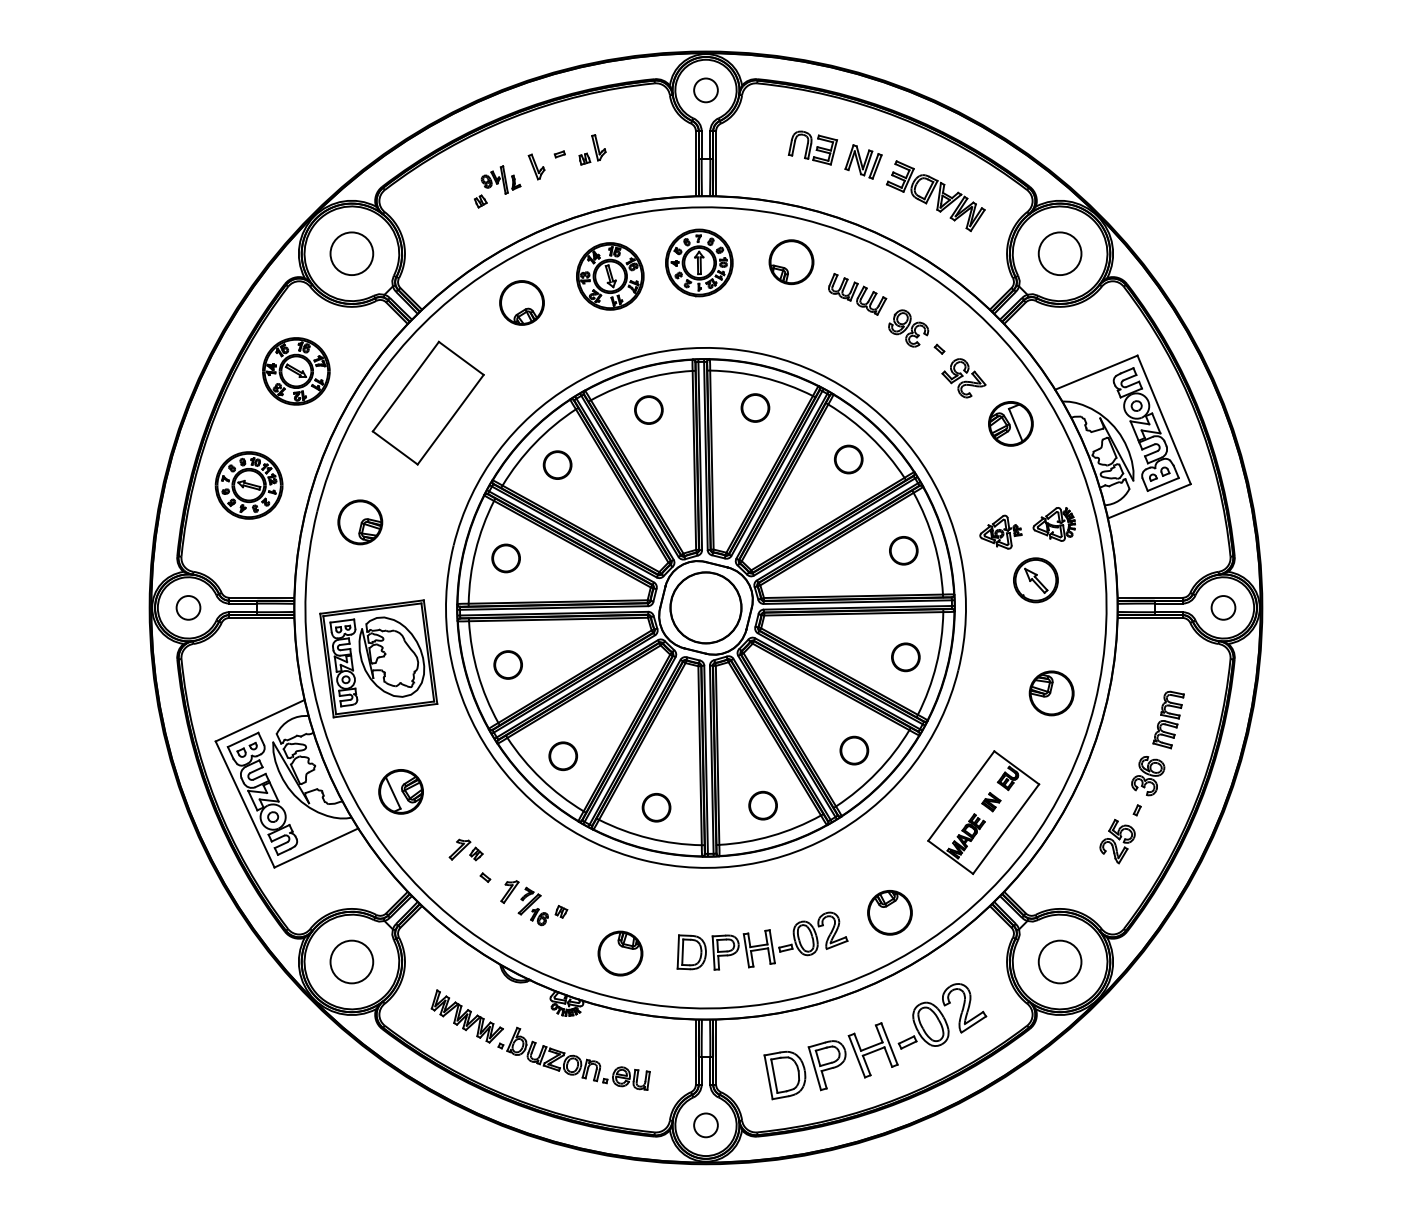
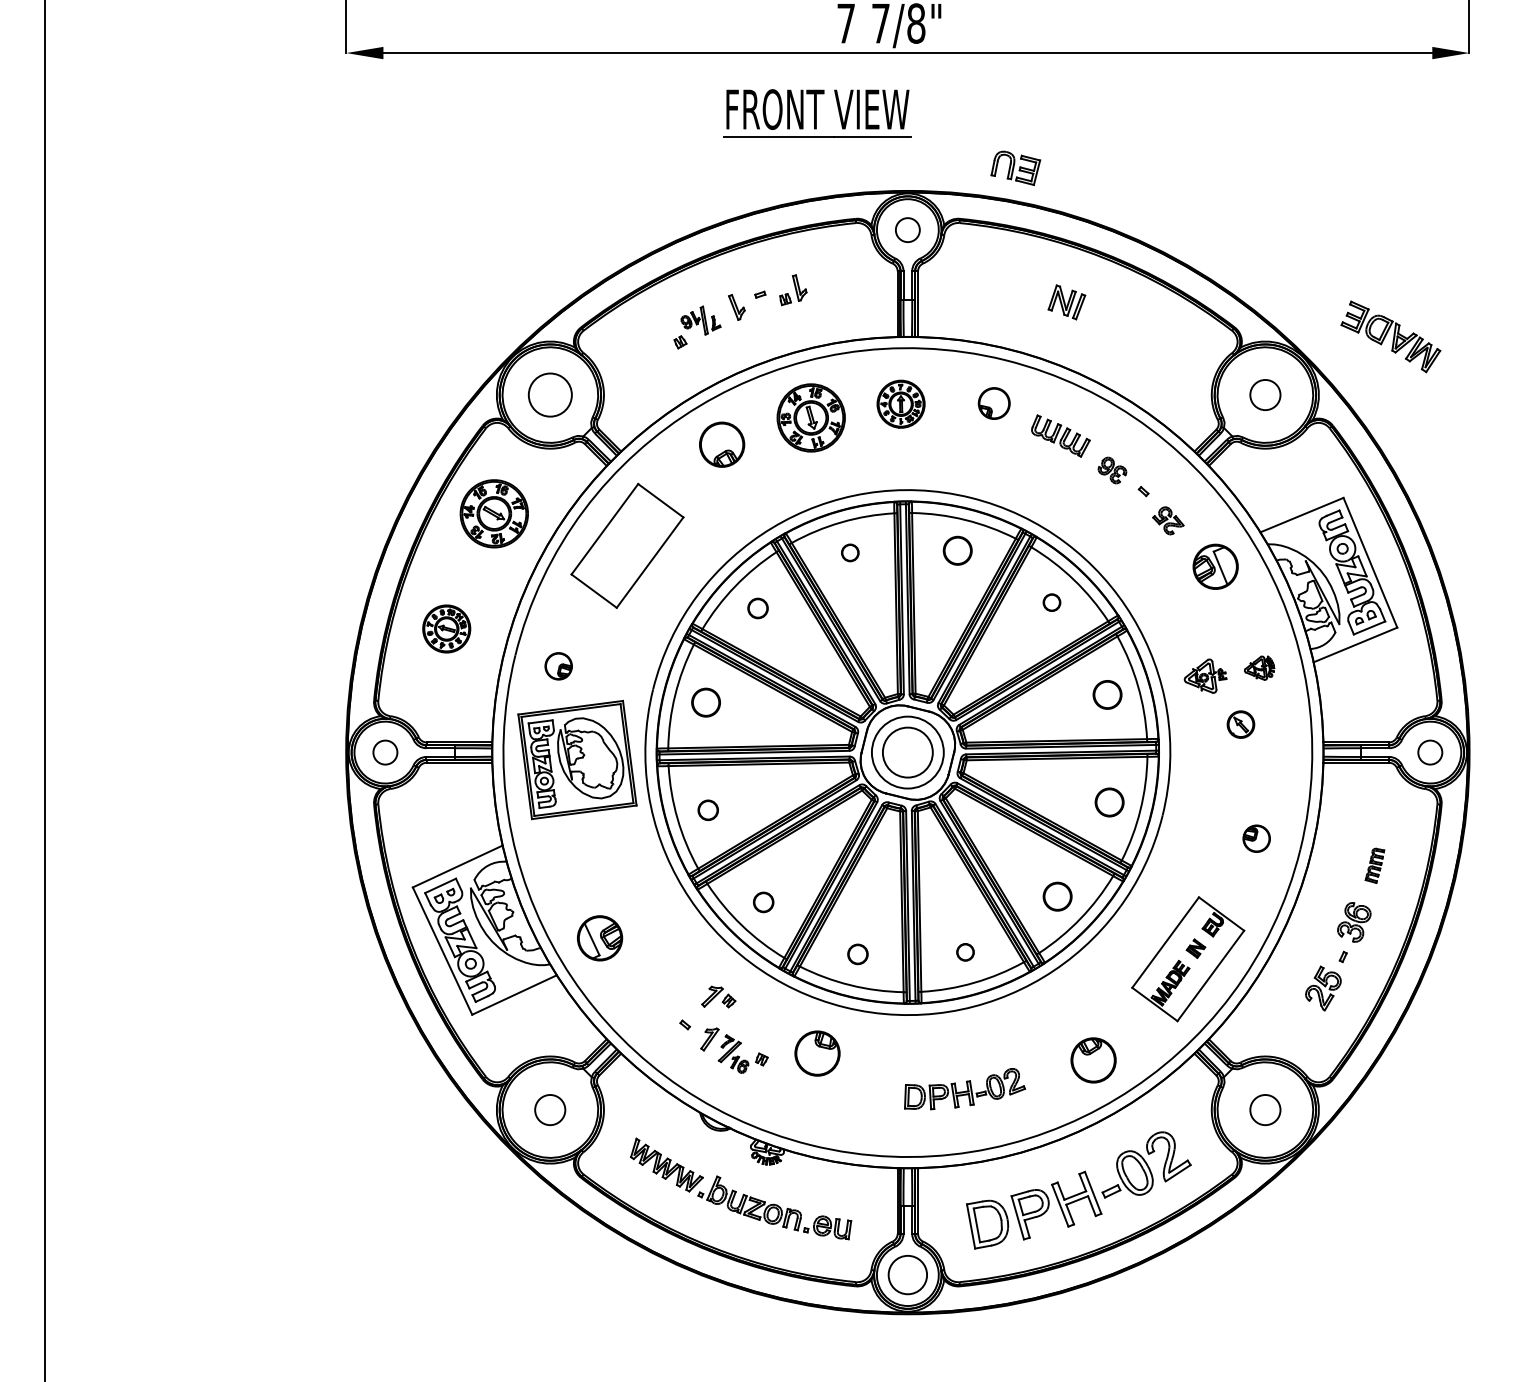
part: (812, 147) -> (1015, 167), moved
part: (935, 195) -> (1390, 336), moved
circle: (1060, 253) -> (1265, 394), size x0.7
part: (698, 262) -> (900, 403), size x0.7
part: (791, 262) -> (994, 403), size x0.7
part: (908, 328) -> (1112, 470), size x0.7
part: (964, 378) -> (1168, 520), size x0.7
circle: (649, 409) -> (850, 552), size x0.6
circle: (848, 459) -> (1051, 602), size x0.6
circle: (557, 465) -> (757, 608), size x0.7
part: (249, 484) -> (446, 628), size x0.7
part: (359, 522) -> (558, 666), size x0.6
part: (1054, 523) -> (1259, 667), size x0.7
part: (1035, 580) -> (1240, 724), size x0.6
circle: (705, 607) -> (907, 752), size x0.7
part: (378, 659) -> (577, 760), moved
circle: (508, 665) -> (708, 810), size x0.7
part: (1051, 692) -> (1256, 838), size x0.6
part: (1168, 719) -> (1374, 865), size x0.6
circle: (563, 756) -> (763, 902), size x0.7
circle: (763, 805) -> (965, 952), size x0.6
circle: (656, 807) -> (857, 954), size x0.7
part: (465, 849) -> (718, 996), moved
part: (762, 940) -> (964, 1088), size x0.7
part: (620, 953) -> (817, 1053), moved
circle: (351, 961) -> (549, 1109), size x0.7
circle: (1060, 961) -> (1265, 1109), size x0.7
circle: (705, 1125) -> (907, 1275), size x1.6

